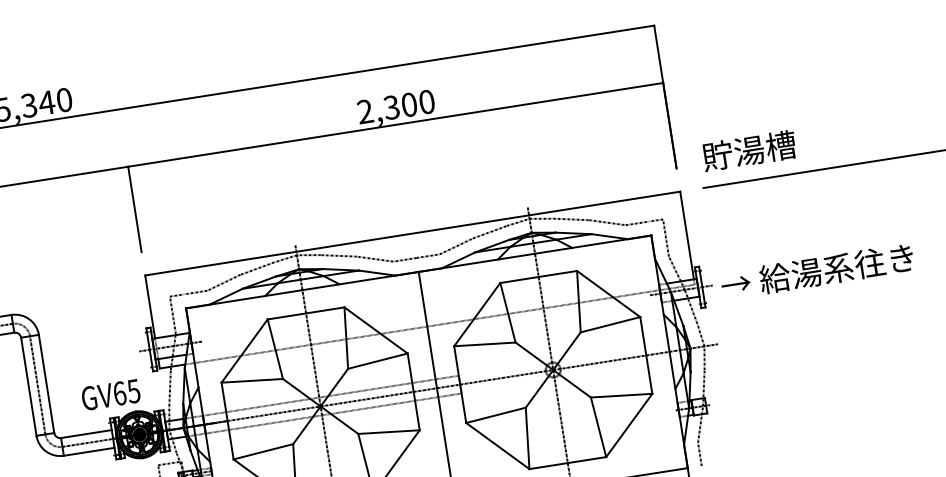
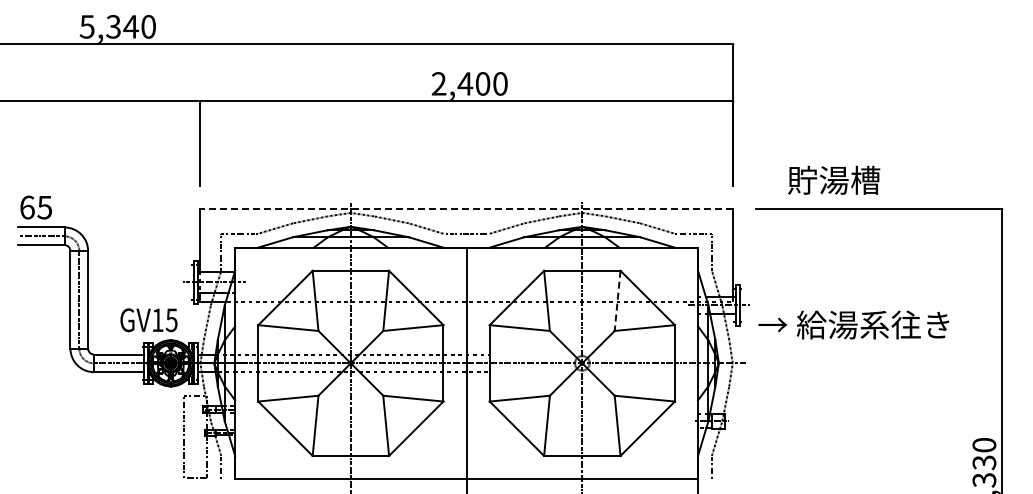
text: (391, 107) -> (465, 83), 2,300 -> 2,400
text: (749, 149) -> (834, 179), moved
line: (412, 233) -> (466, 209), solid -> dashed
text: (817, 271) -> (853, 324), moved
line: (578, 302) -> (617, 301), solid -> dashed
text: (119, 393) -> (157, 320), GV65 -> GV15

